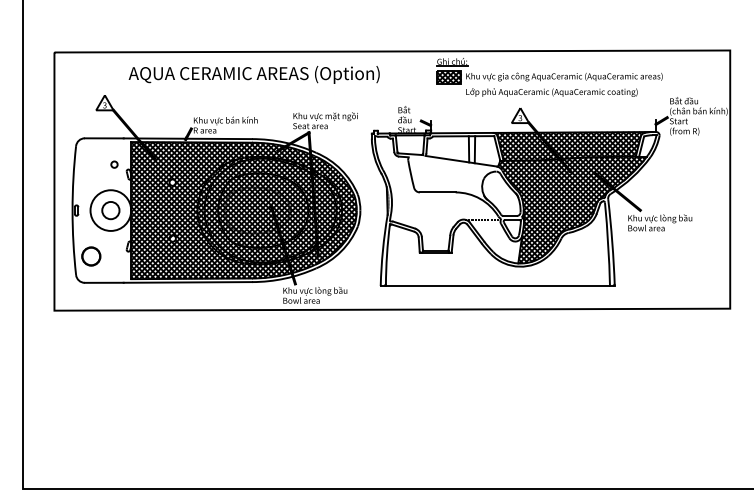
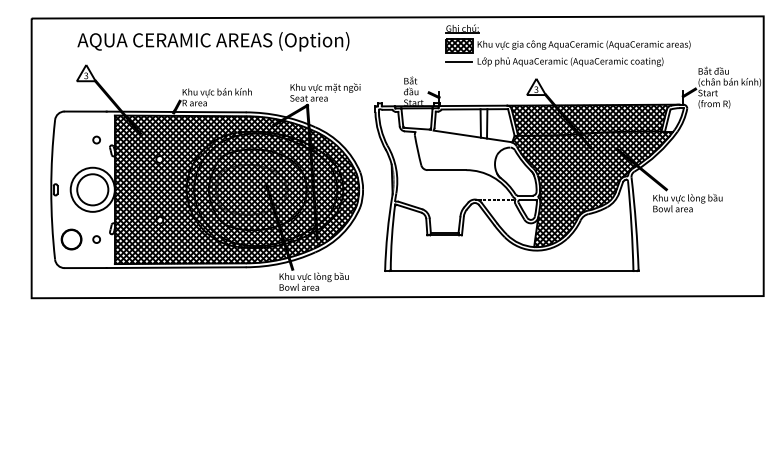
text: (253, 74) -> (212, 41), moved
line: (449, 92) -> (459, 61), added
circle: (110, 210) -> (92, 189), size x1.67
circle: (114, 256) -> (96, 239), added

